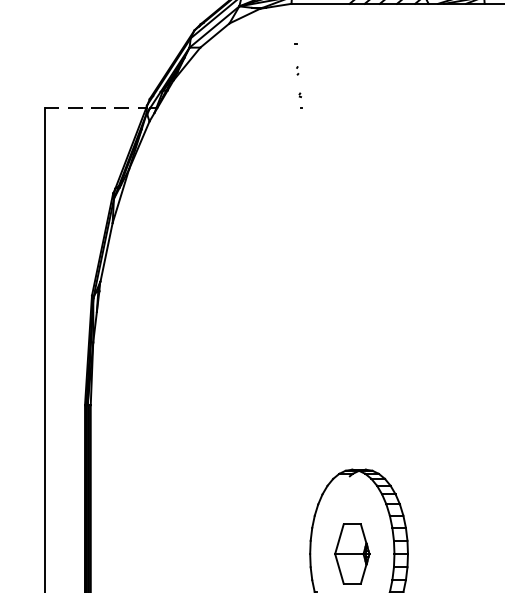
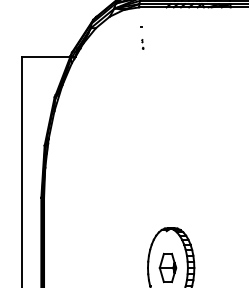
part: (298, 82) -> (142, 44), size x0.62
line: (95, 107) -> (46, 56), dashed -> solid

